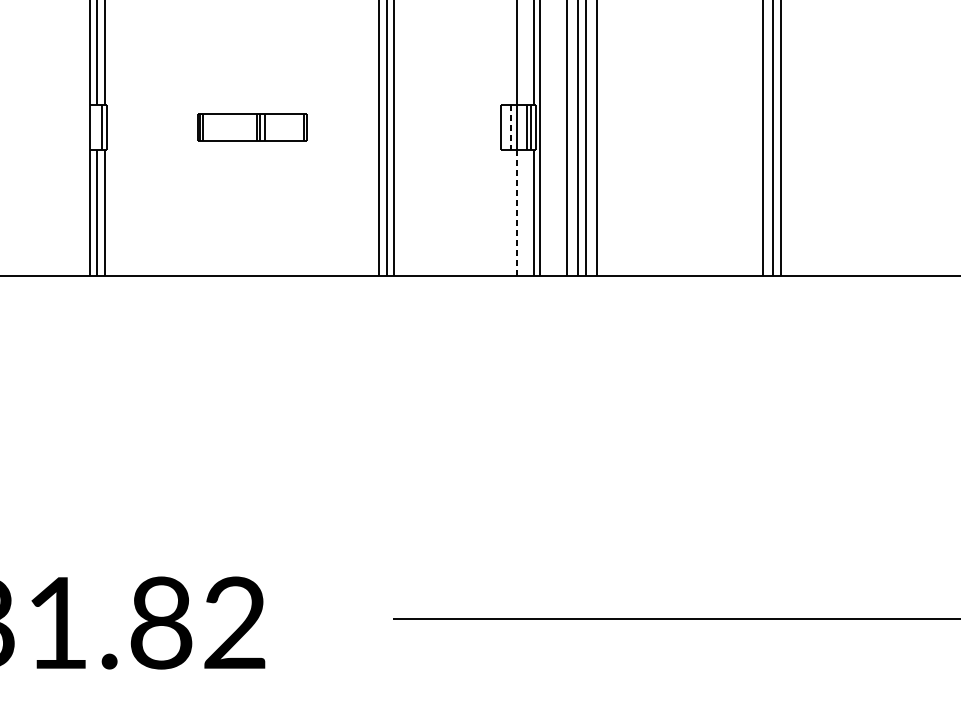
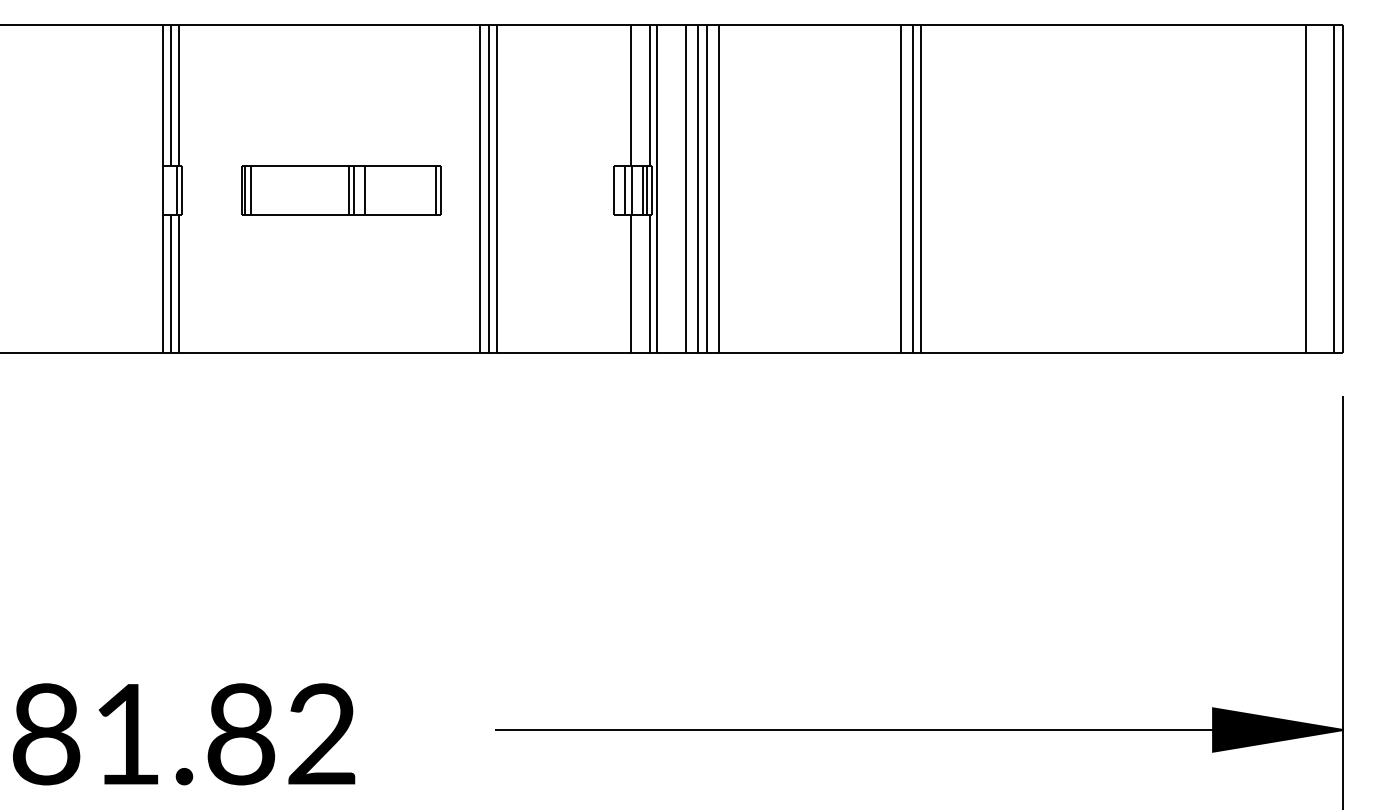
part: (252, 127) -> (341, 190), size x1.67
line: (510, 127) -> (624, 190), dashed -> solid
line: (516, 213) -> (630, 284), dashed -> solid

